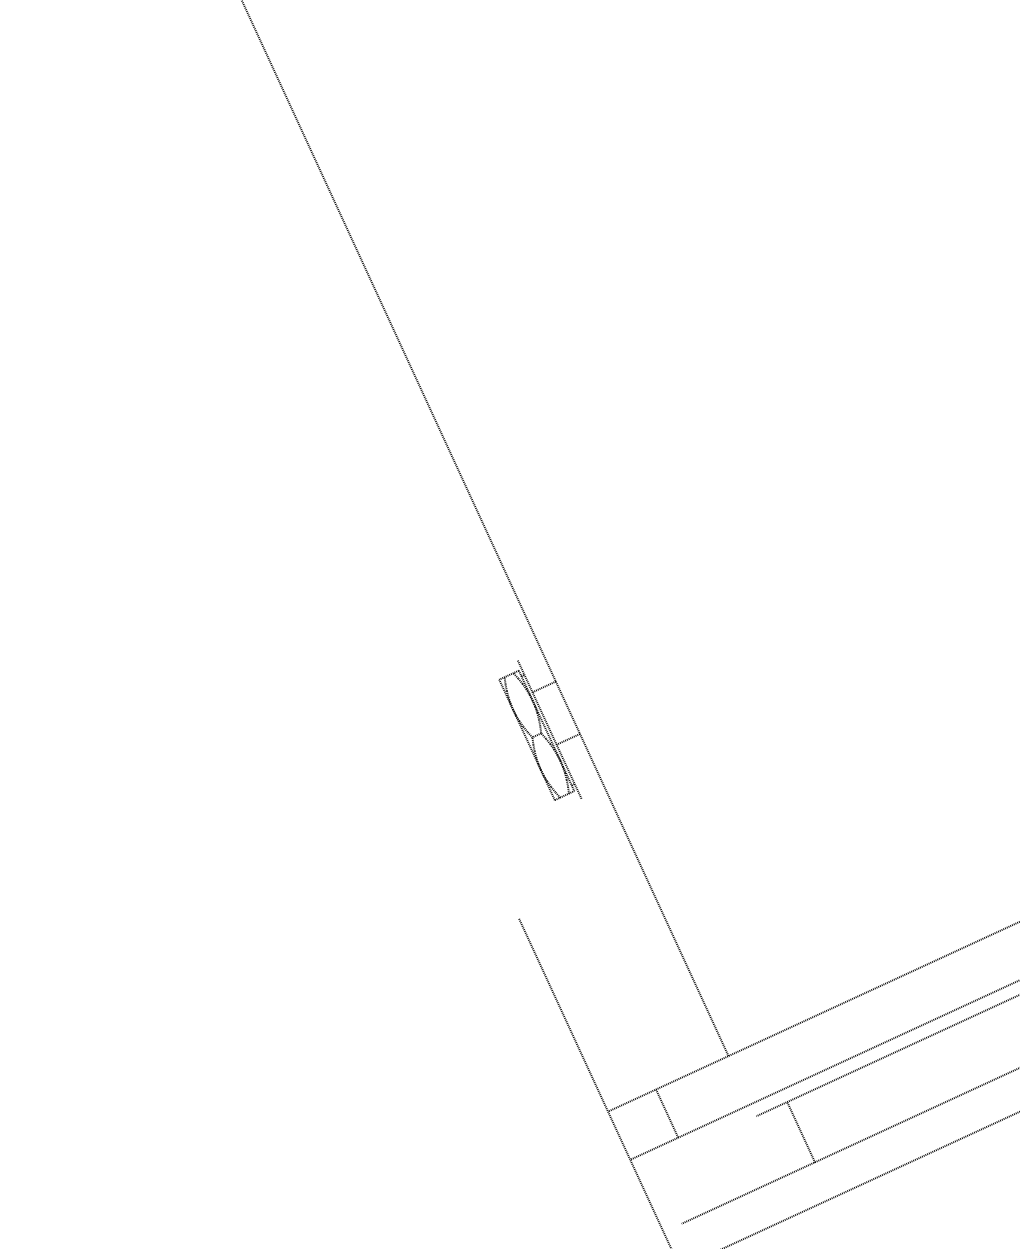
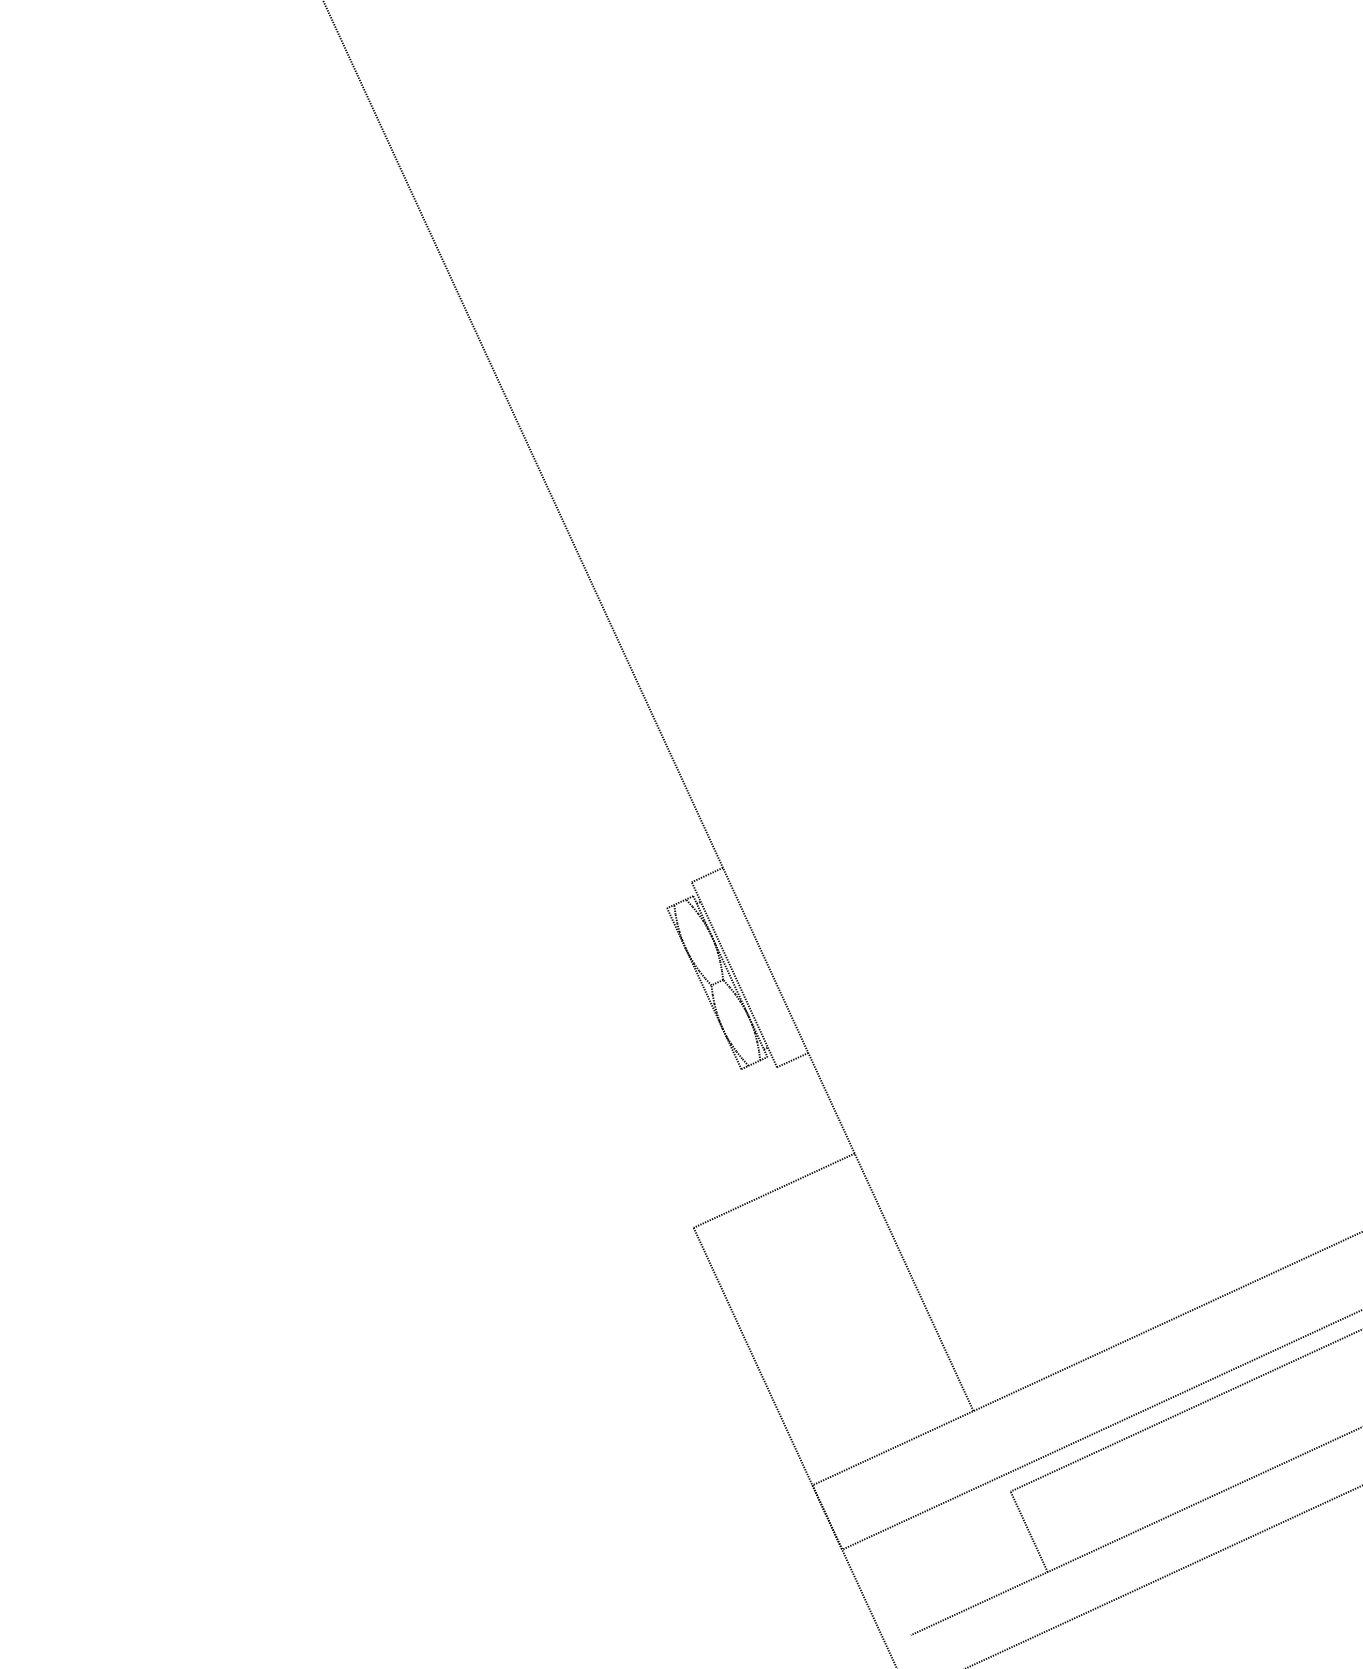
line: (544, 686) -> (707, 874), moved
line: (567, 739) -> (791, 1060), moved
line: (579, 890) -> (774, 1189), added
line: (667, 1113) -> (827, 1517), moved
line: (801, 1132) -> (1029, 1531), moved

